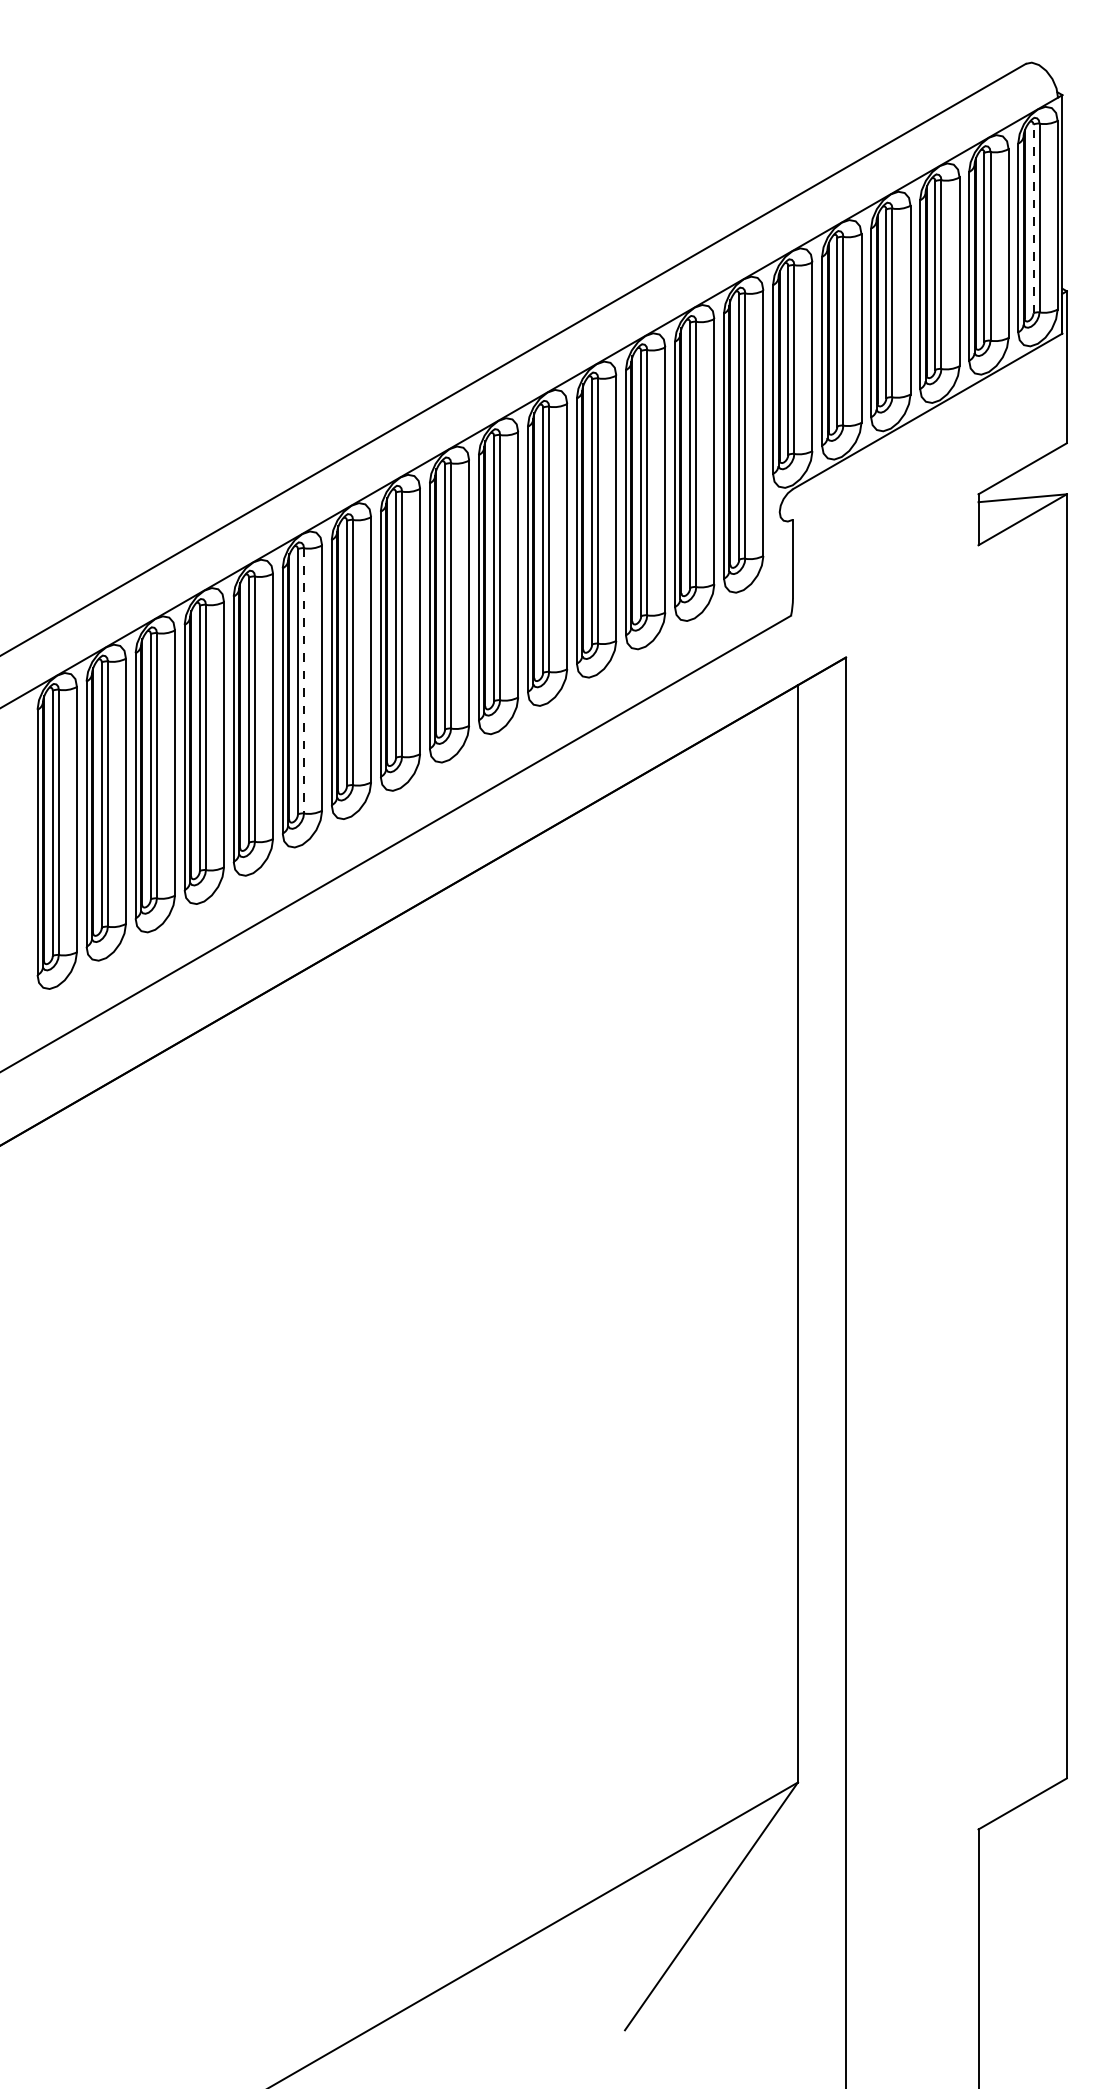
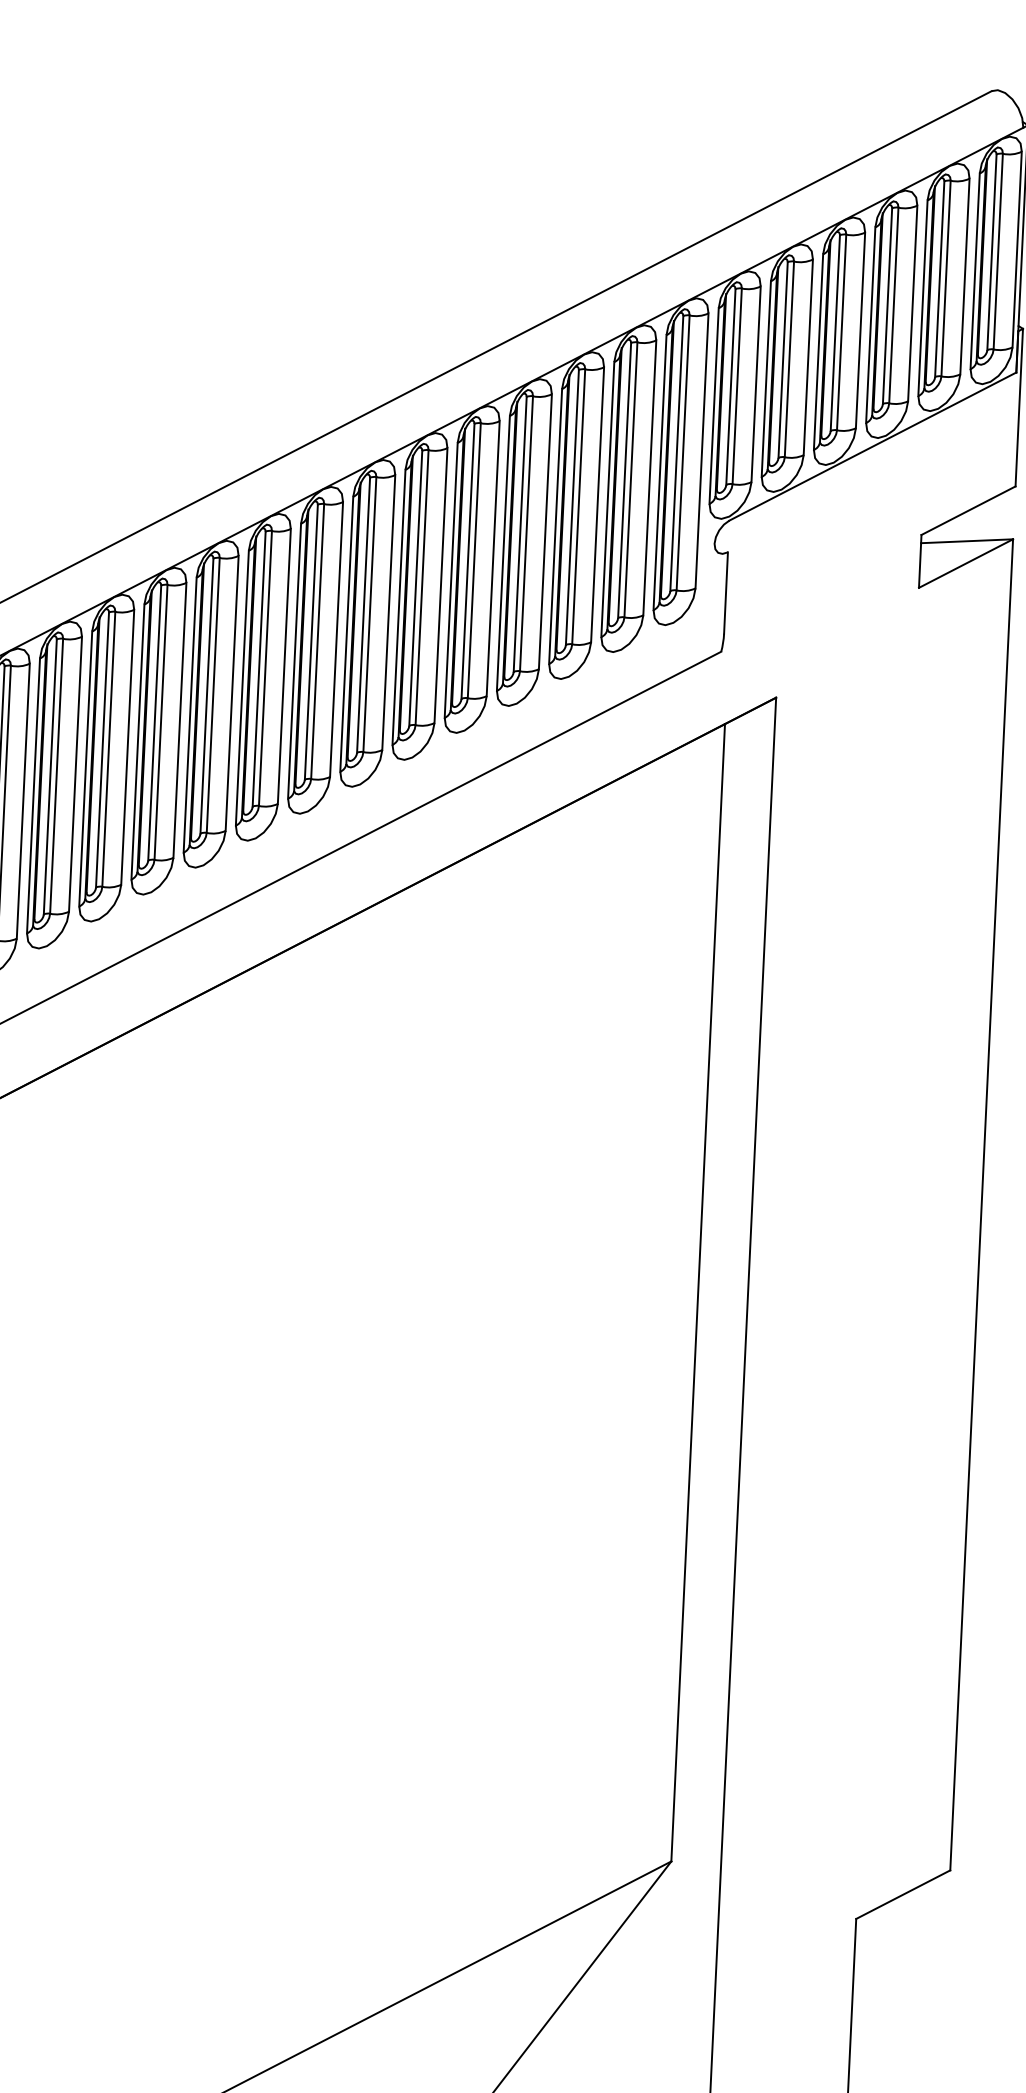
line: (1033, 218) -> (991, 251), dashed -> solid
line: (304, 680) -> (213, 695), dashed -> solid

